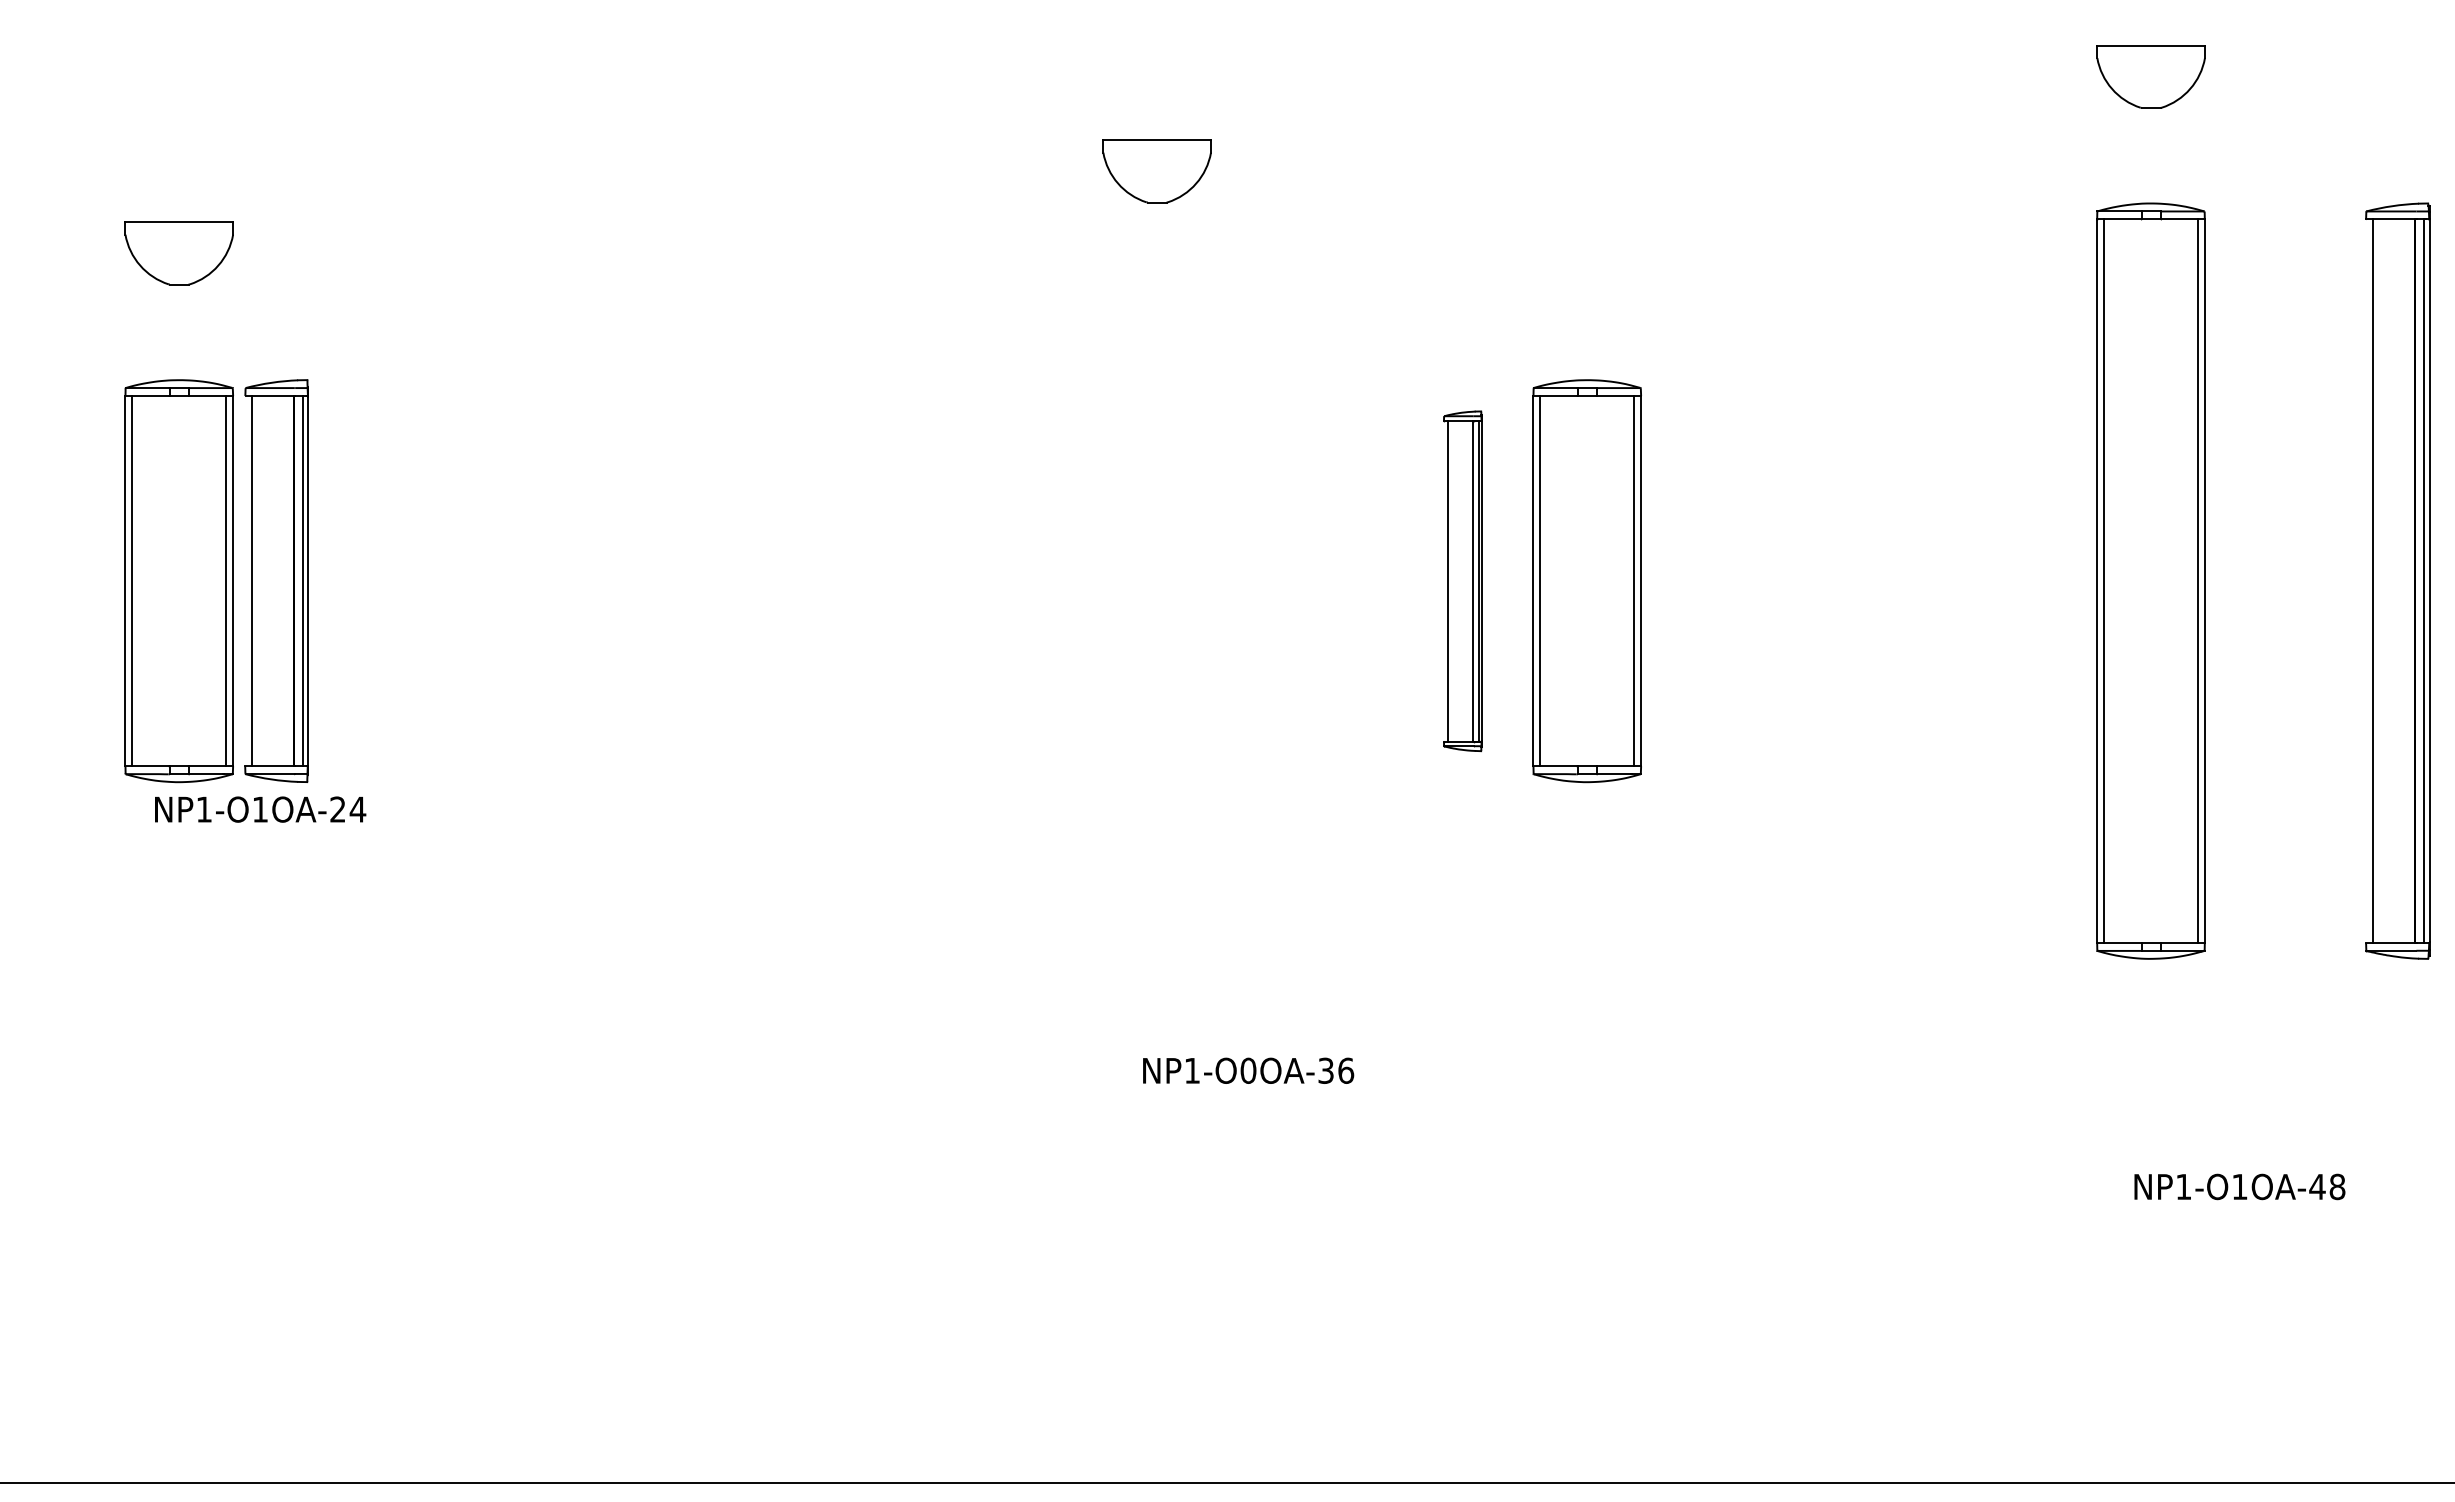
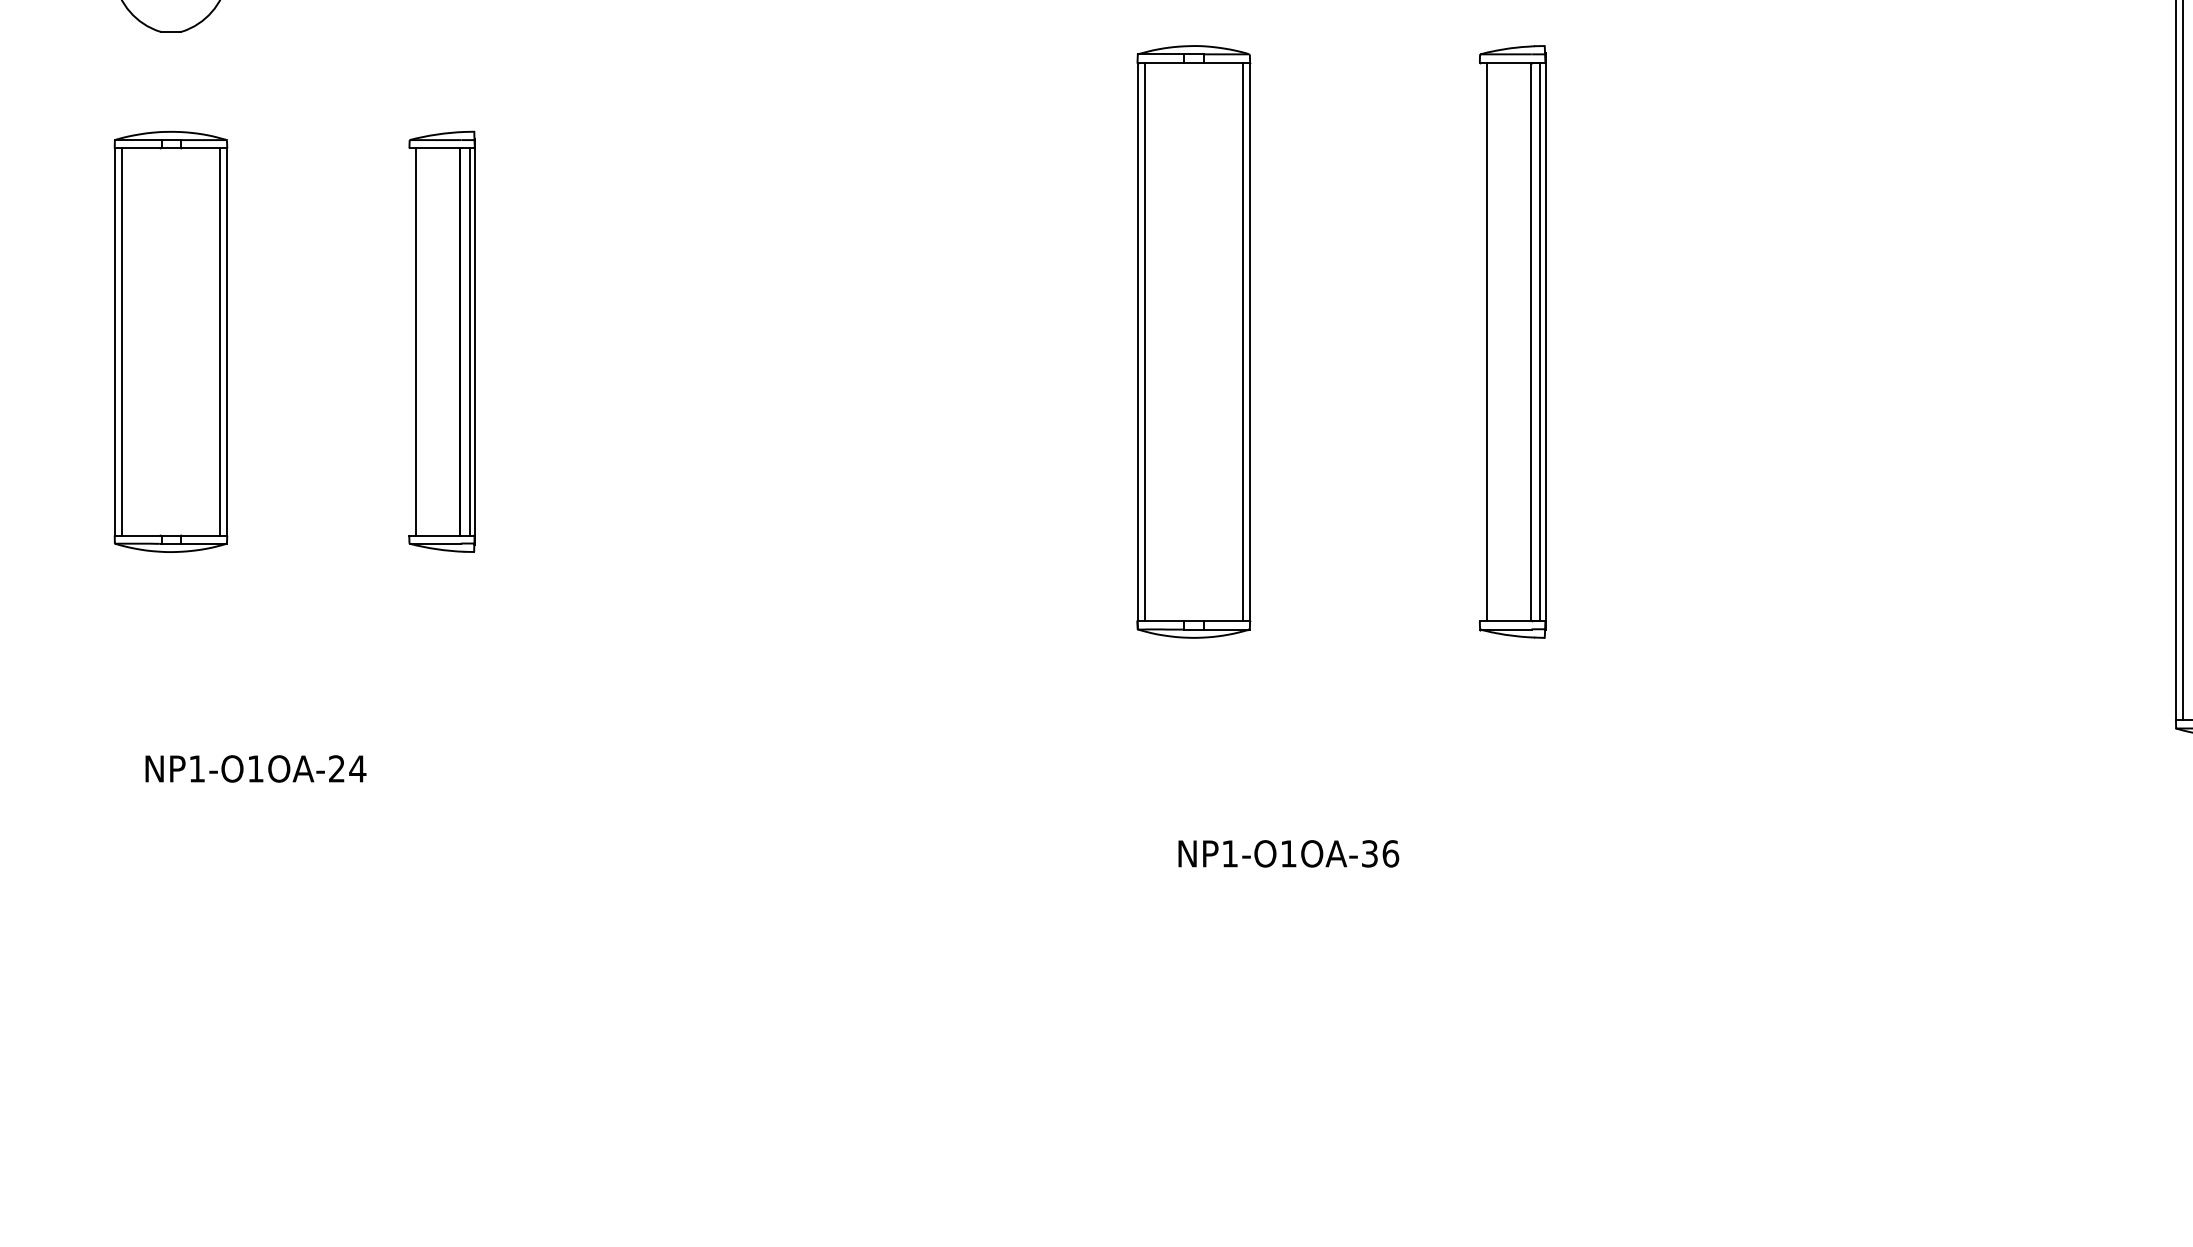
part: (276, 580) -> (441, 341), moved
part: (1157, 581) -> (1193, 342), added
part: (1462, 581) -> (1512, 342), size x1.67
part: (1586, 581) -> (1642, 342), removed
text: (260, 809) -> (255, 768), moved
text: (1248, 1070) -> (1288, 853), NP1-O0OA-36 -> NP1-O1OA-36

